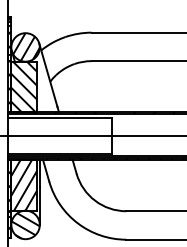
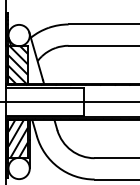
hatch: (26, 46) -> (19, 34), removed
hatch: (24, 224) -> (18, 168), removed

